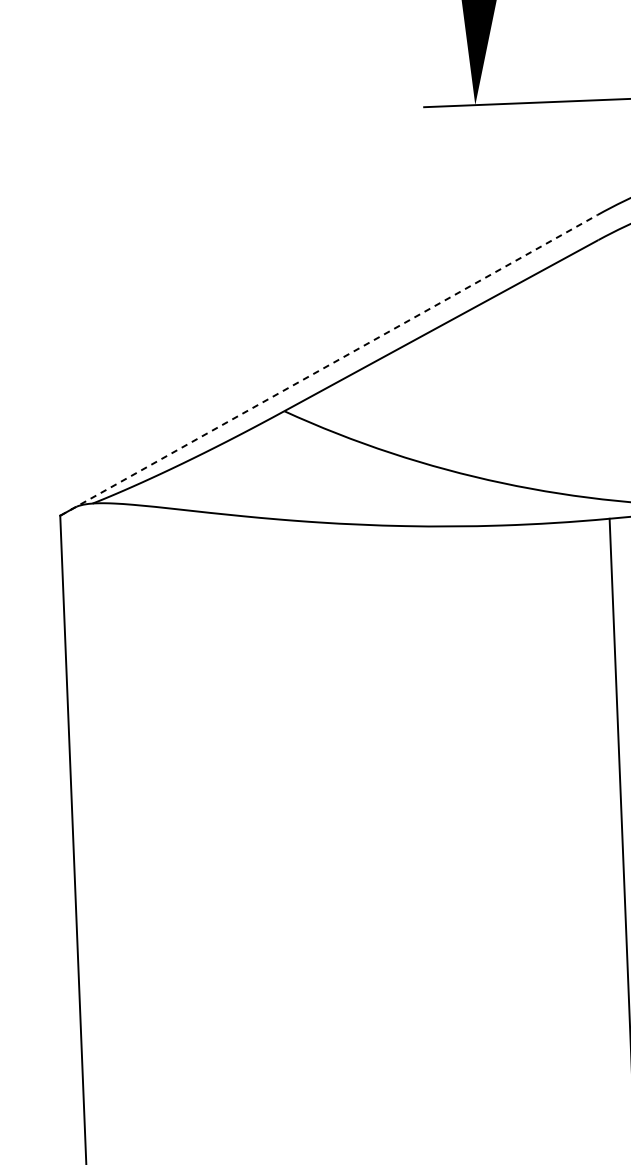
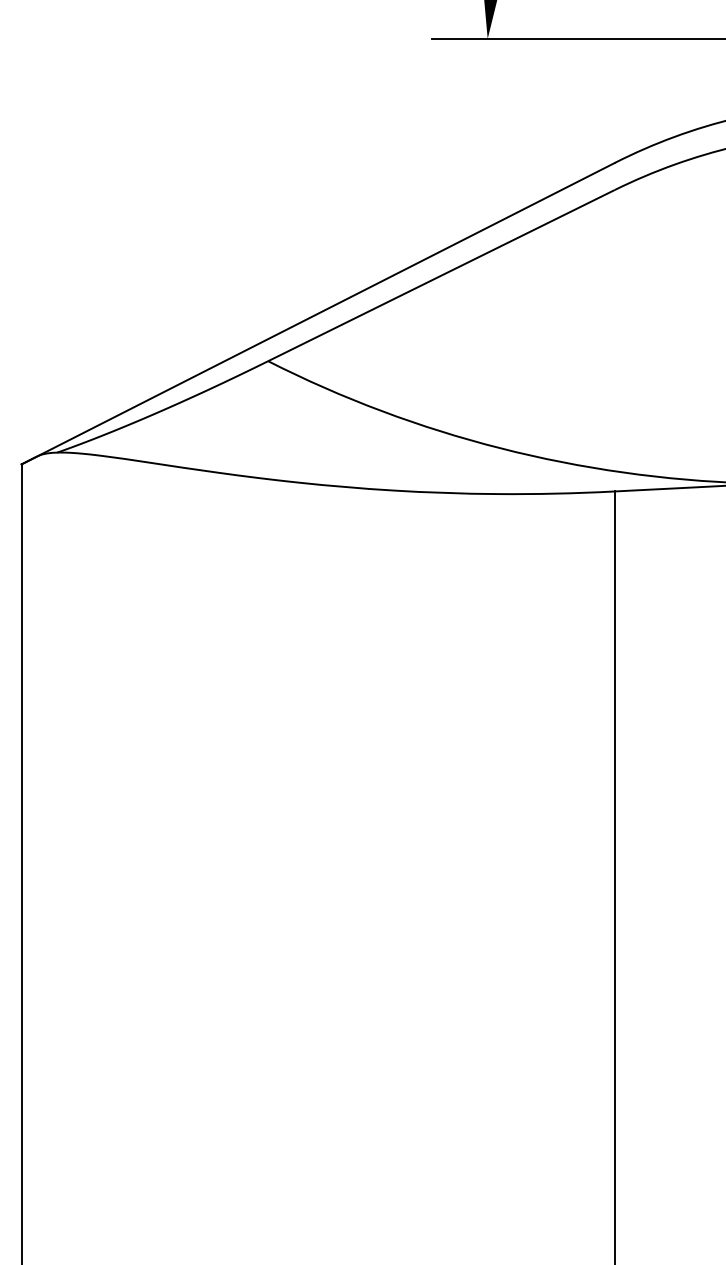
line: (329, 365) -> (318, 313), dashed -> solid

